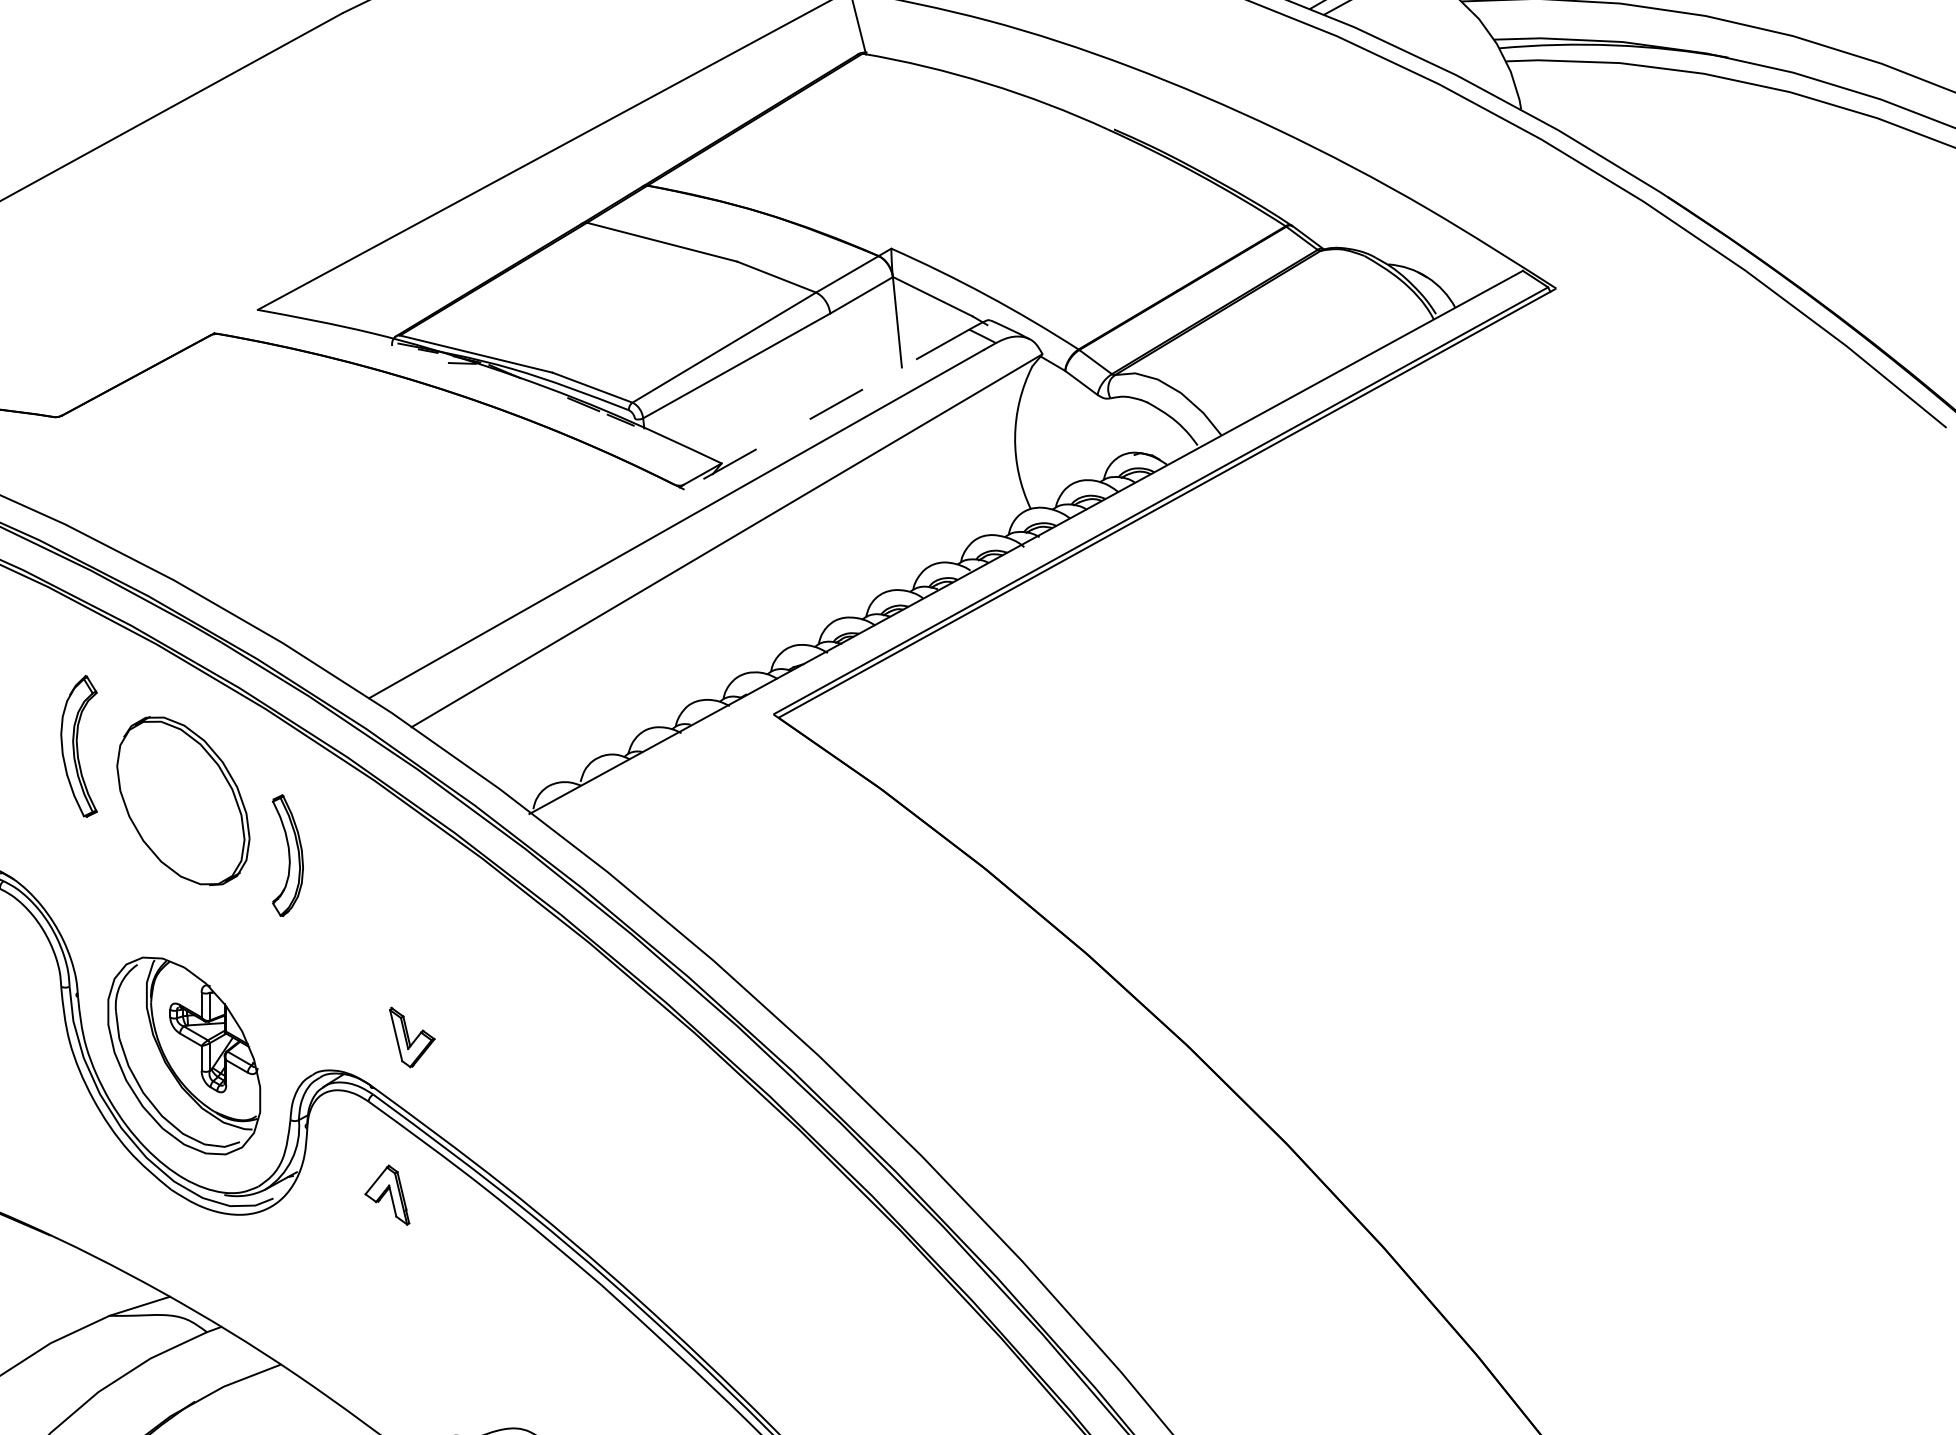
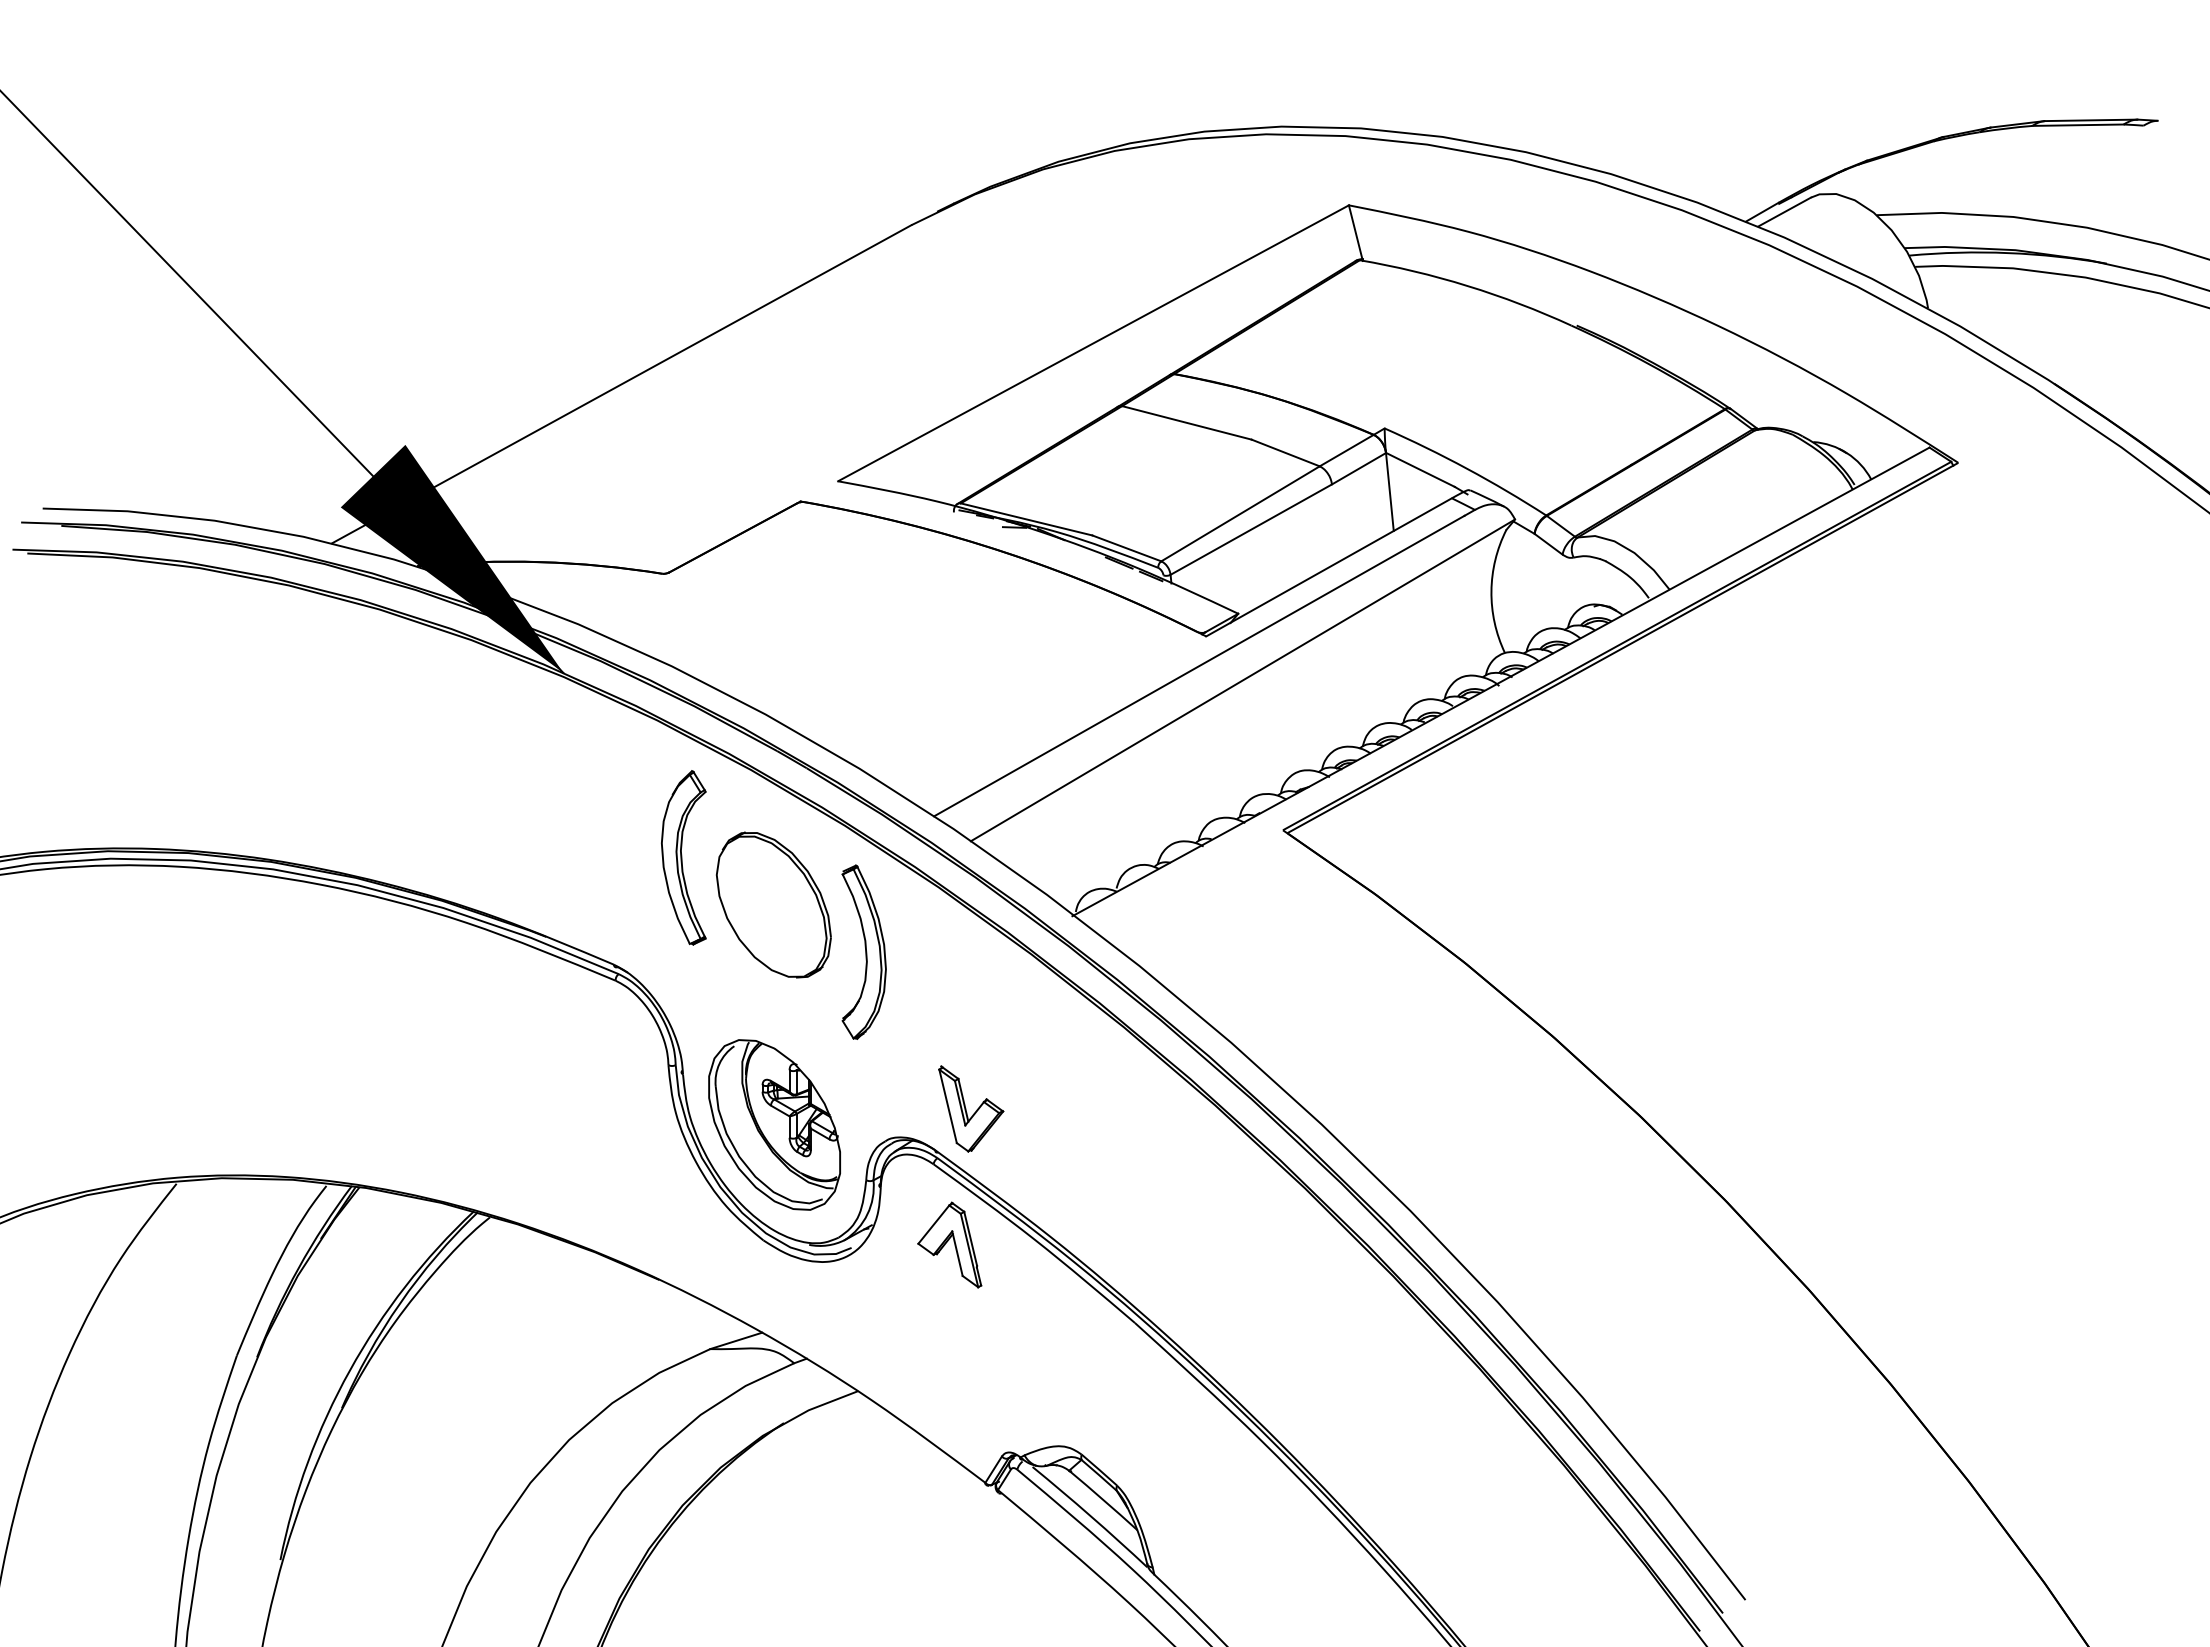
line: (827, 409) -> (1329, 567), dashed -> solid
part: (78, 745) -> (683, 857), size x1.43
part: (287, 854) -> (863, 951), size x1.67
part: (412, 1036) -> (971, 1108), size x1.67
part: (386, 1194) -> (949, 1244), size x1.67

